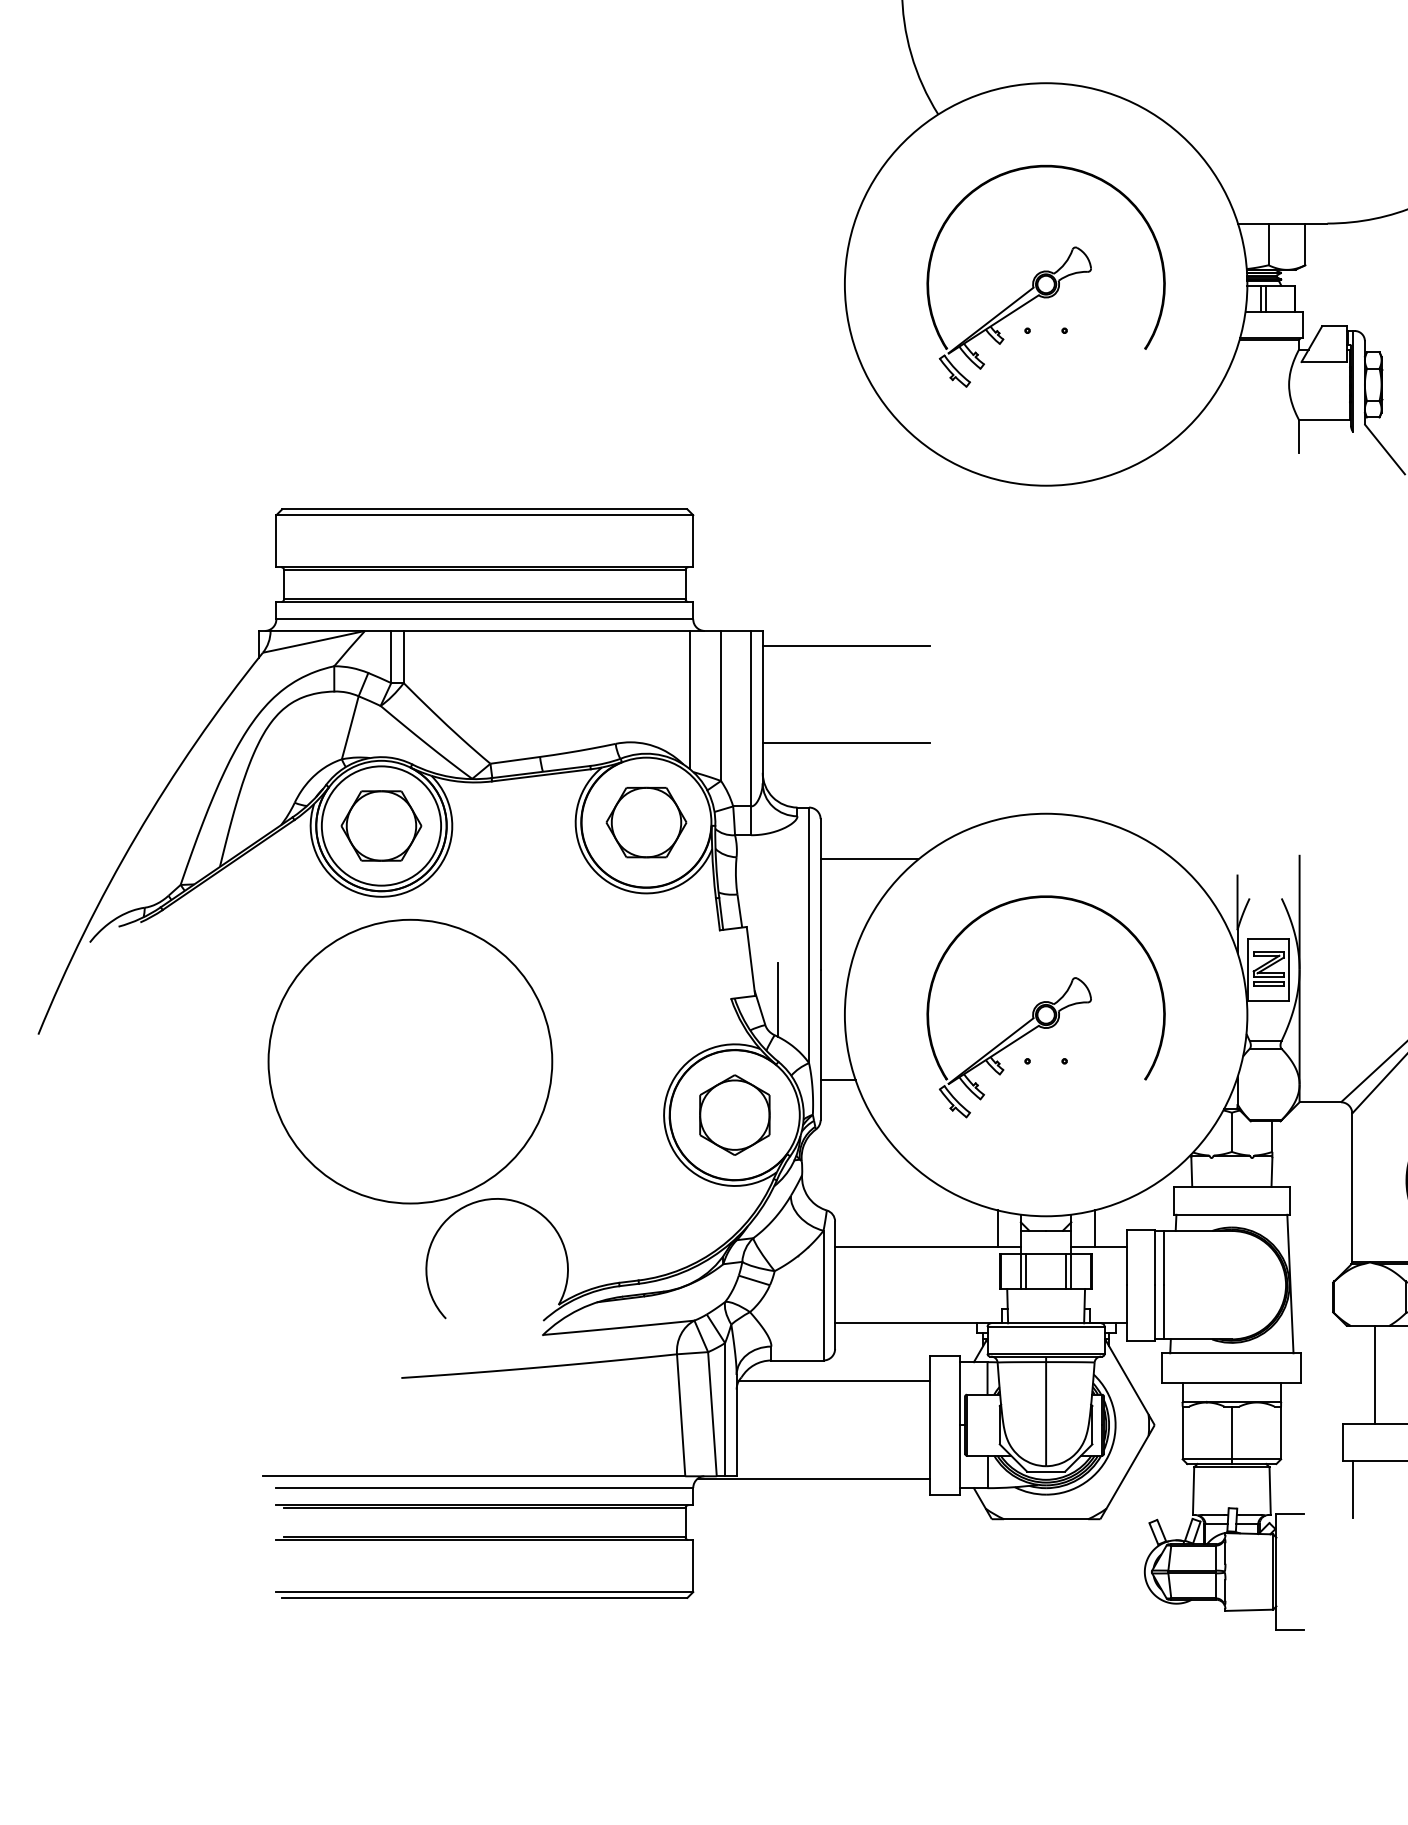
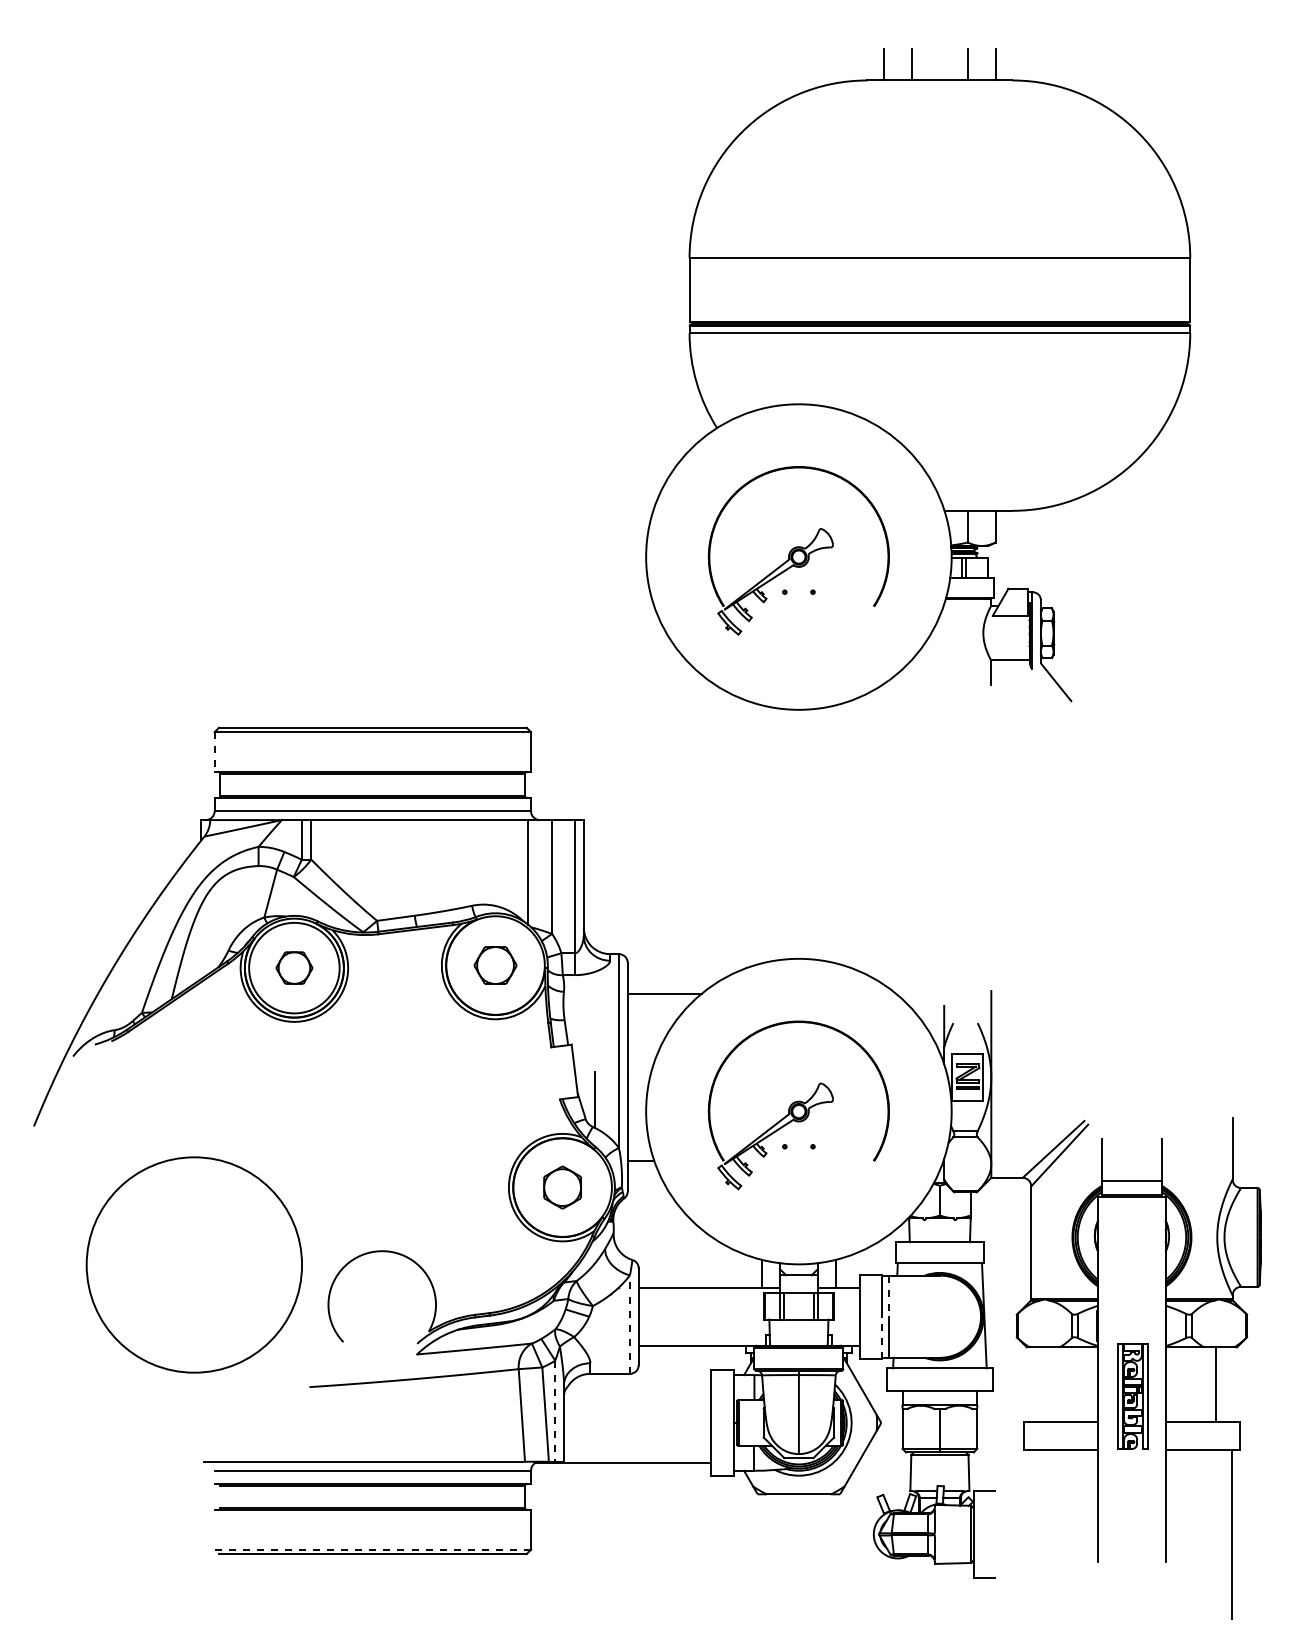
line: (276, 540) -> (214, 751), solid -> dashed
line: (846, 646) -> (647, 831), removed
line: (846, 743) -> (647, 905), removed
part: (646, 822) -> (495, 965), size x0.7
part: (381, 825) -> (294, 967), size x0.6
circle: (409, 1060) -> (193, 1264), moved
part: (734, 1114) -> (562, 1187), size x0.7
line: (1164, 1258) -> (888, 1296), solid -> dashed
line: (822, 1295) -> (629, 1324), solid -> dashed
line: (1154, 1312) -> (881, 1337), solid -> dashed
line: (1374, 1374) -> (1048, 1384), removed
line: (834, 1381) -> (638, 1389), removed
line: (725, 1410) -> (555, 1411), solid -> dashed
line: (1353, 1489) -> (1032, 1471), removed
line: (485, 1591) -> (373, 1549), solid -> dashed

